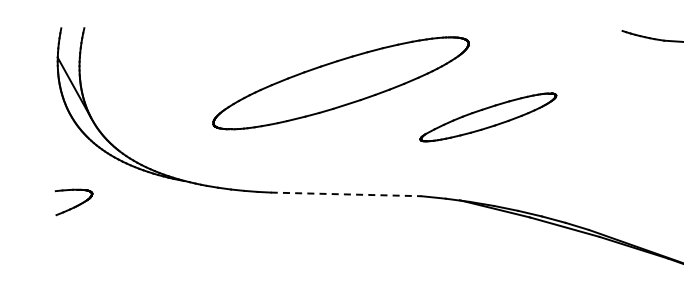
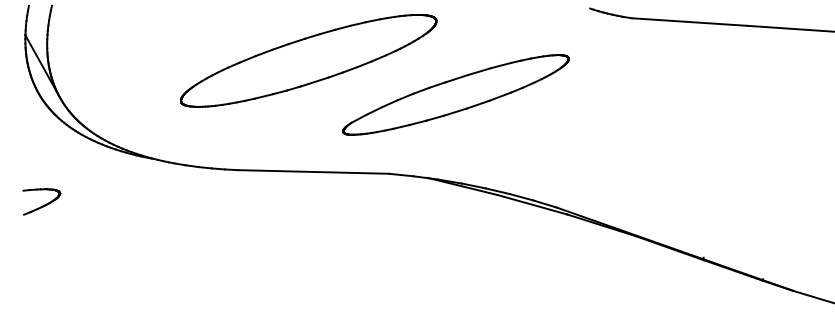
part: (487, 116) -> (455, 94), size x1.67
line: (346, 193) -> (314, 171), dashed -> solid
part: (73, 201) -> (41, 201), moved

